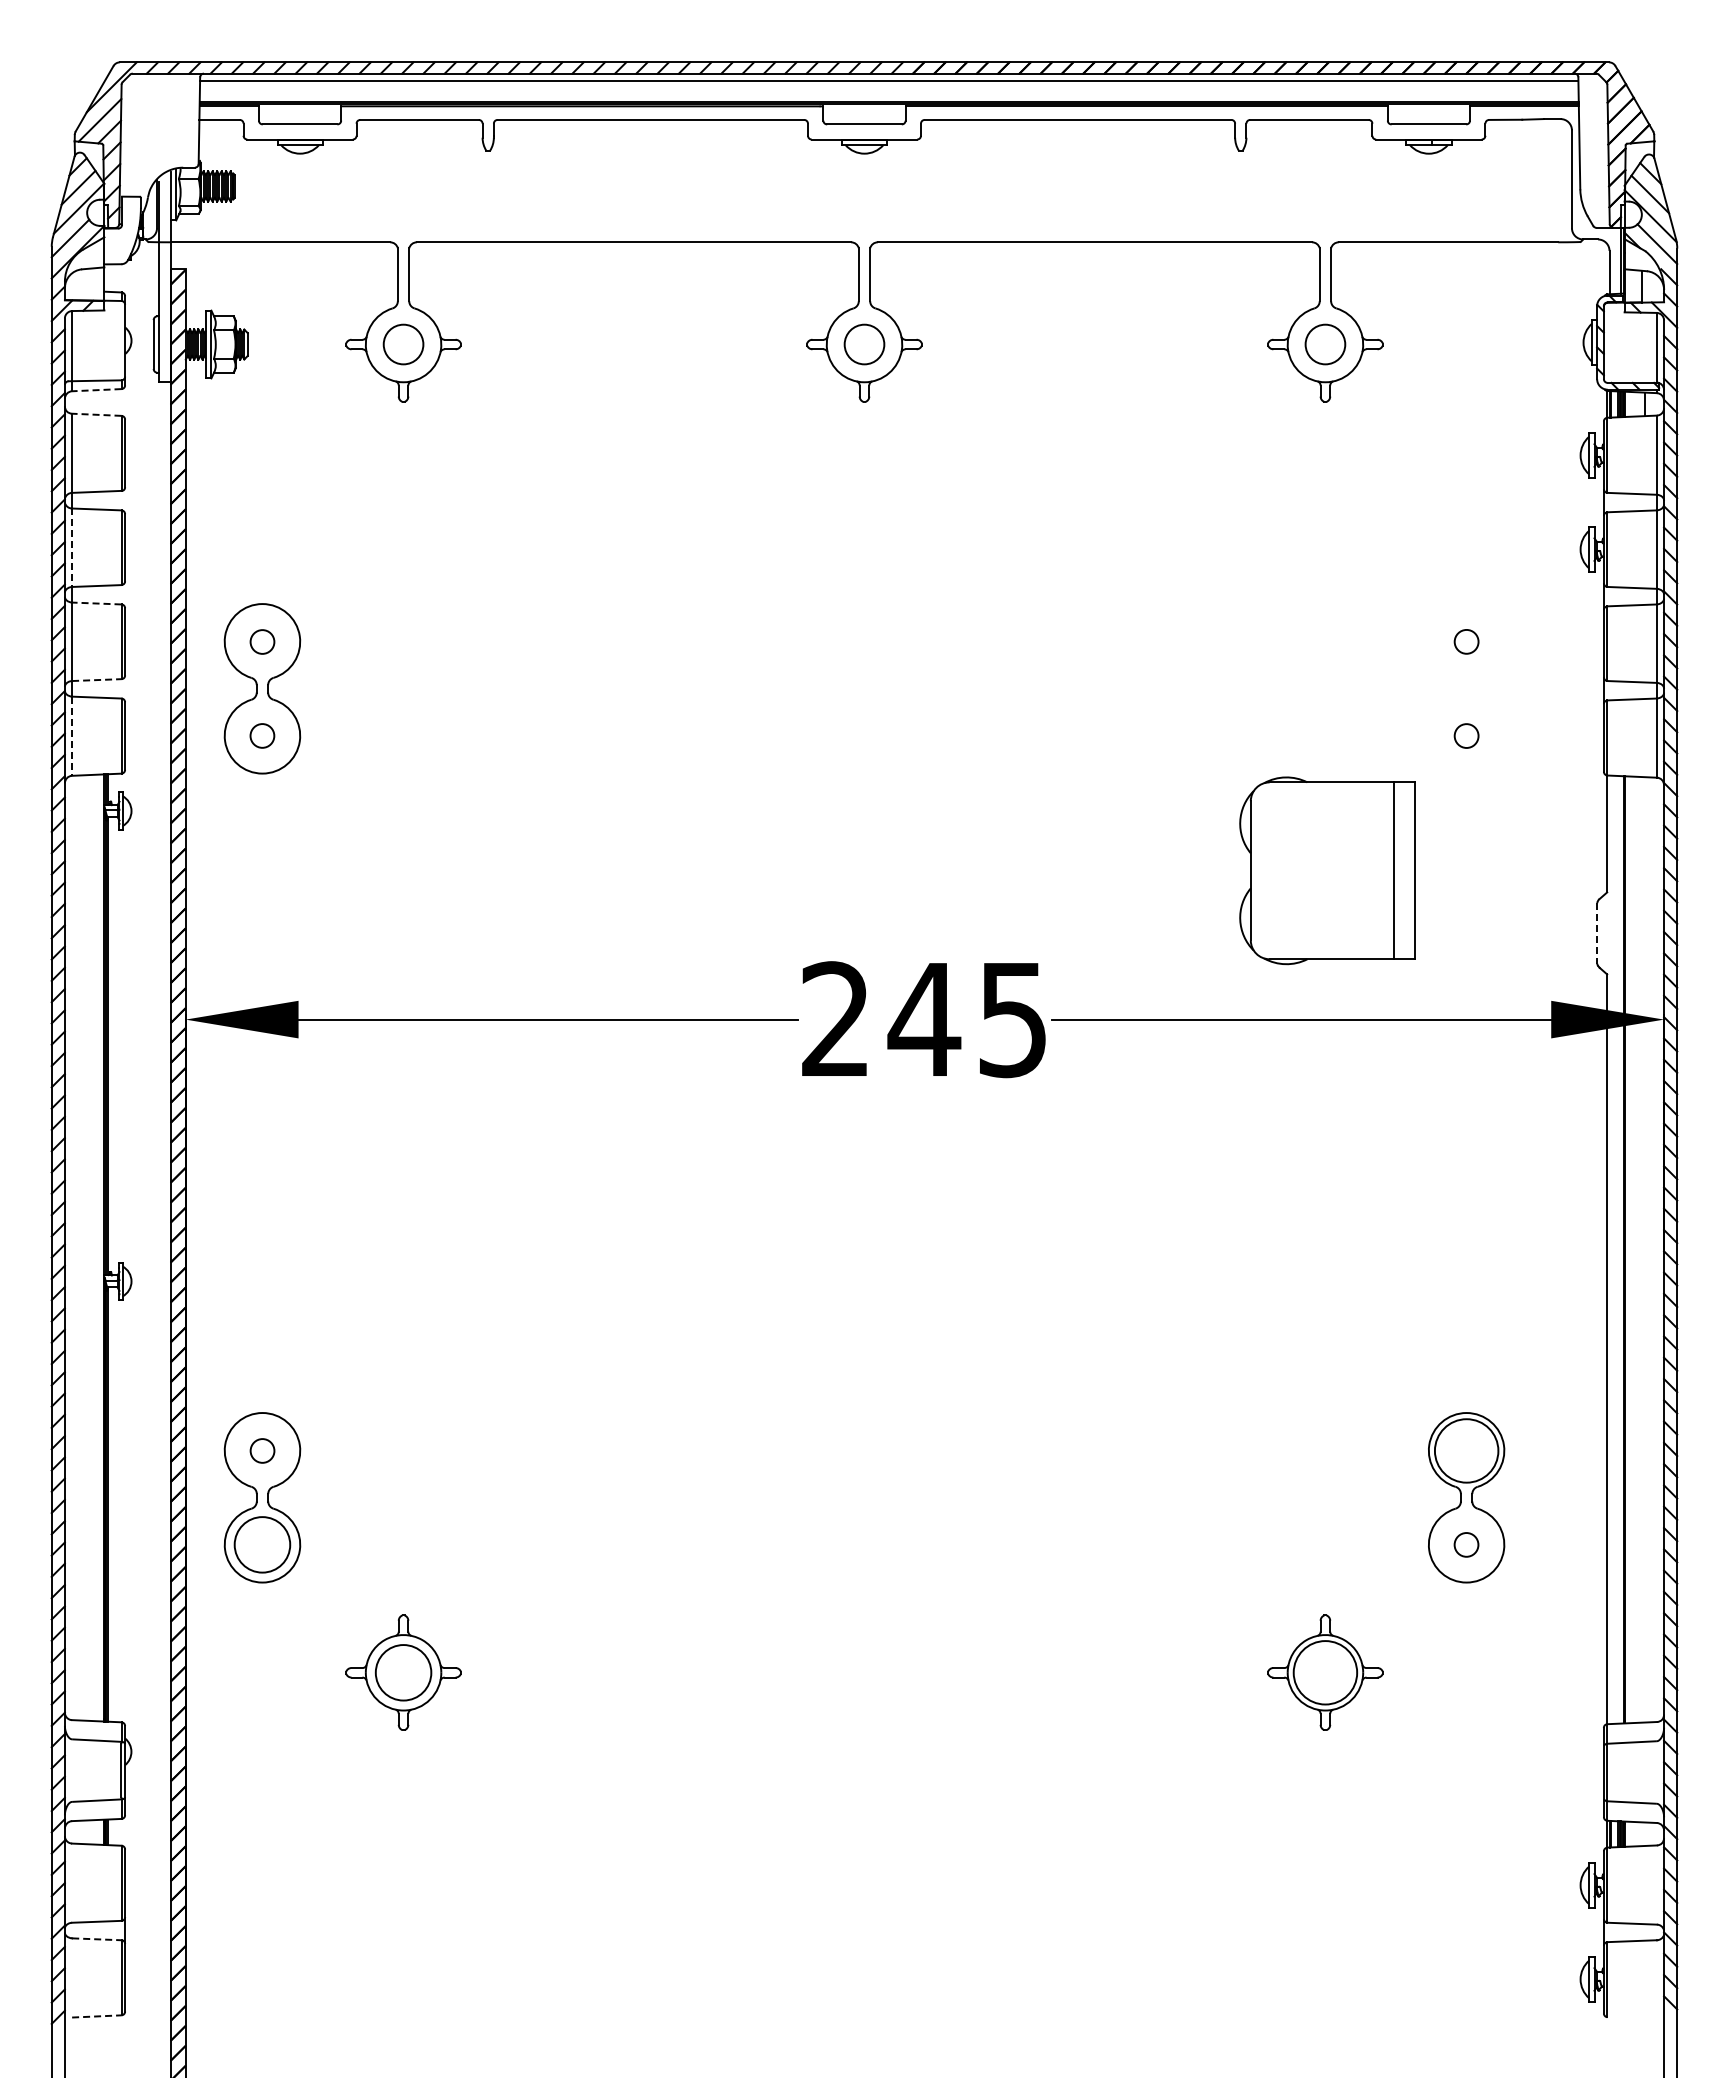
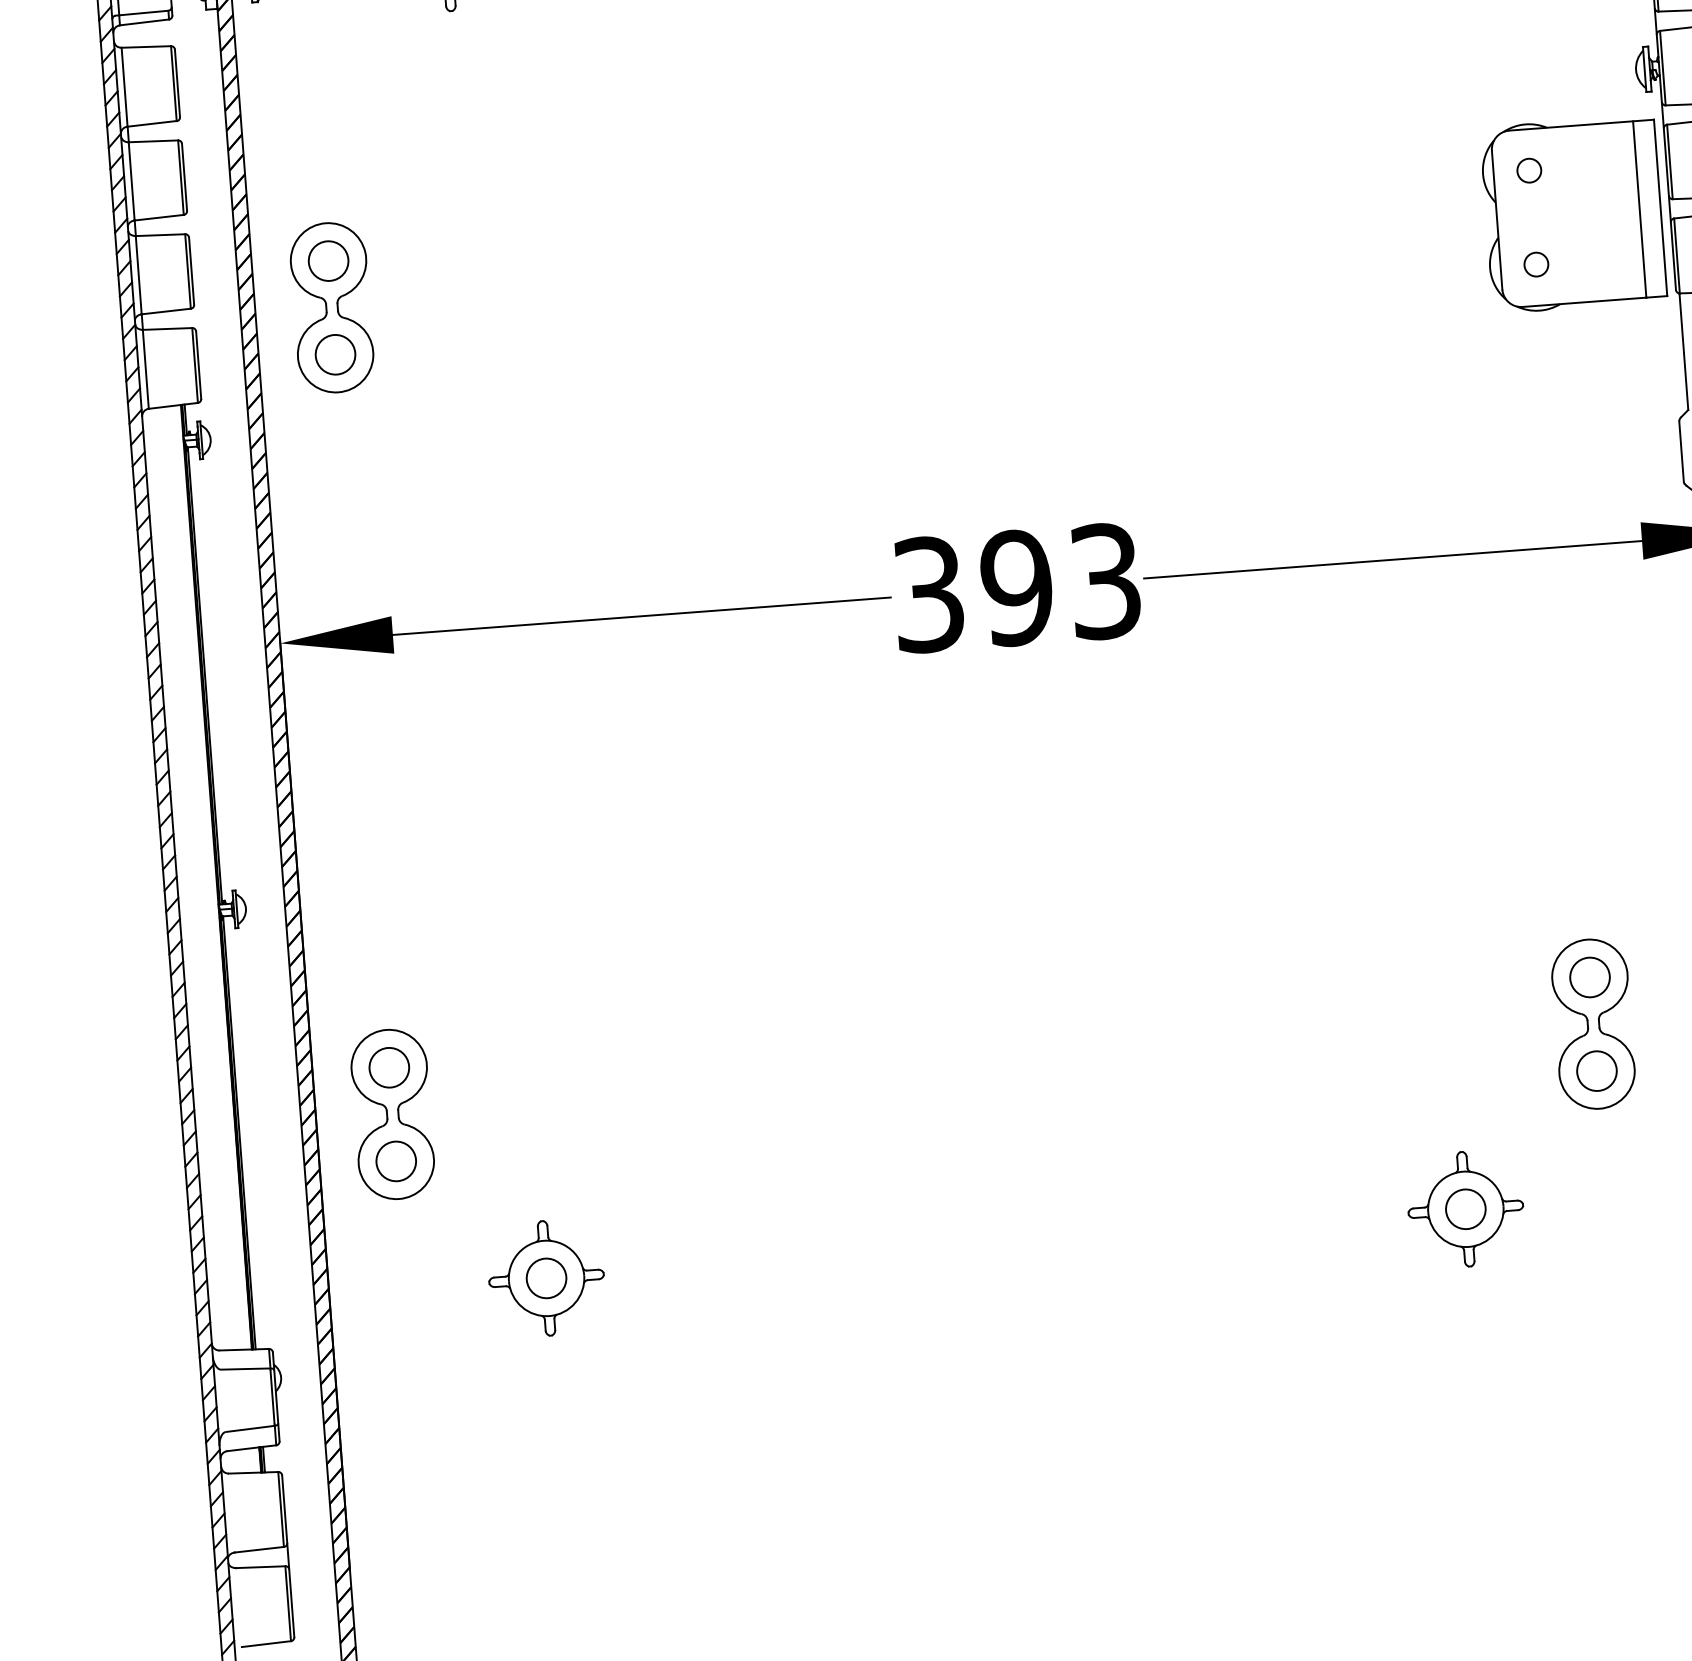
line: (96, 390) -> (144, 22), dashed -> solid
line: (96, 414) -> (146, 46), dashed -> solid
line: (72, 548) -> (132, 182), dashed -> solid
line: (96, 603) -> (160, 235), dashed -> solid
circle: (262, 641) -> (328, 260), size x1.67
line: (96, 680) -> (165, 311), dashed -> solid
circle: (262, 735) -> (335, 354), size x1.67
line: (72, 736) -> (146, 369), dashed -> solid
part: (1327, 870) -> (1573, 214), moved
line: (1597, 933) -> (1681, 451), dashed -> solid
text: (924, 1019) -> (1017, 587), 245 -> 393
circle: (262, 1450) -> (389, 1067), size x1.67
circle: (1466, 1450) -> (1589, 977), size x0.62
circle: (262, 1544) -> (396, 1161), size x0.71
circle: (1466, 1544) -> (1596, 1070), size x1.67
circle: (403, 1672) -> (546, 1278), size x0.71
circle: (1325, 1672) -> (1465, 1209), size x0.62
line: (96, 1939) -> (260, 1567), dashed -> solid
line: (96, 2016) -> (266, 1644), dashed -> solid

